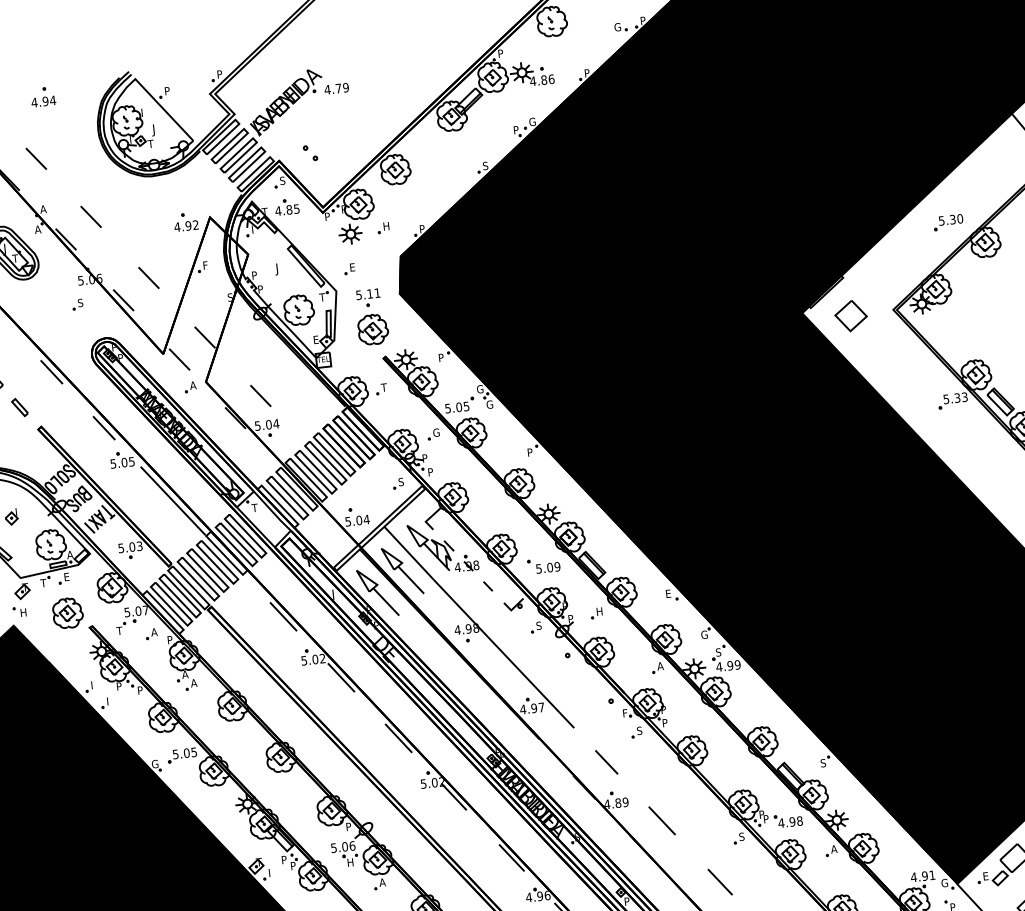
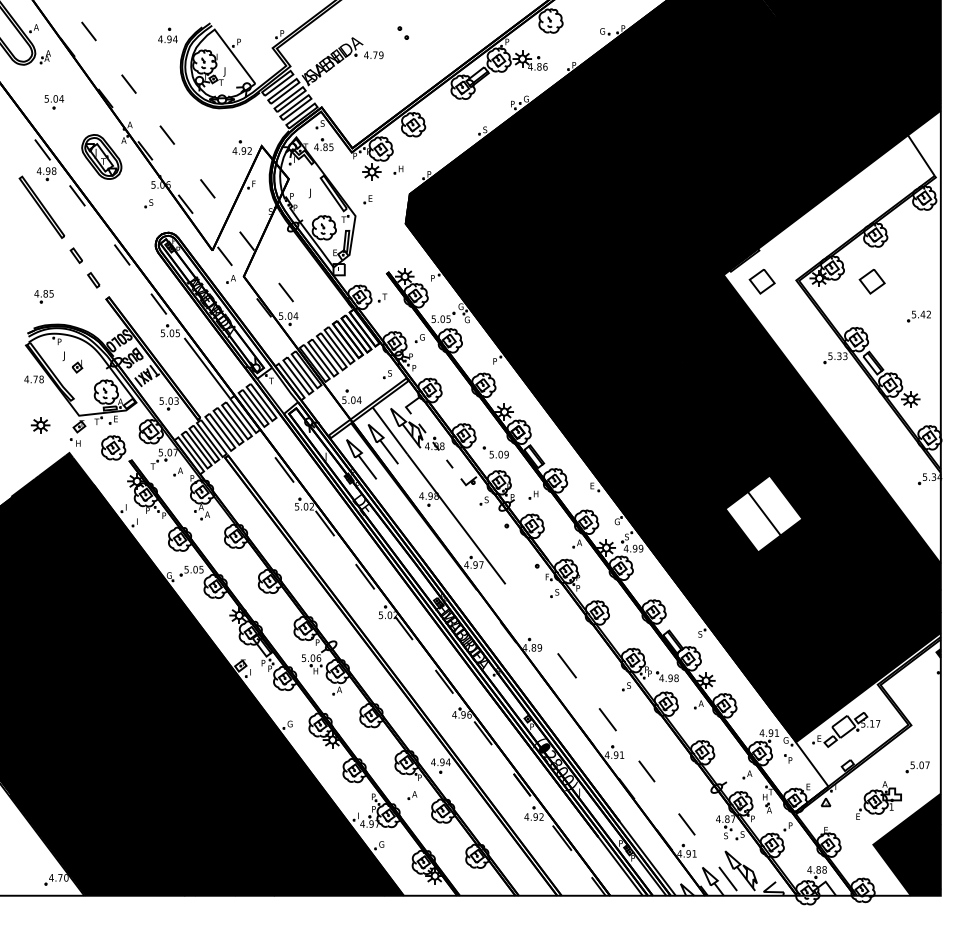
part: (42, 96) -> (167, 35), moved
part: (310, 152) -> (403, 32), moved
part: (948, 223) -> (847, 216), removed
part: (986, 300) -> (871, 281), added
part: (370, 316) -> (380, 239), removed
fill: (885, 604) -> (763, 513), removed
line: (605, 762) -> (527, 614), removed

